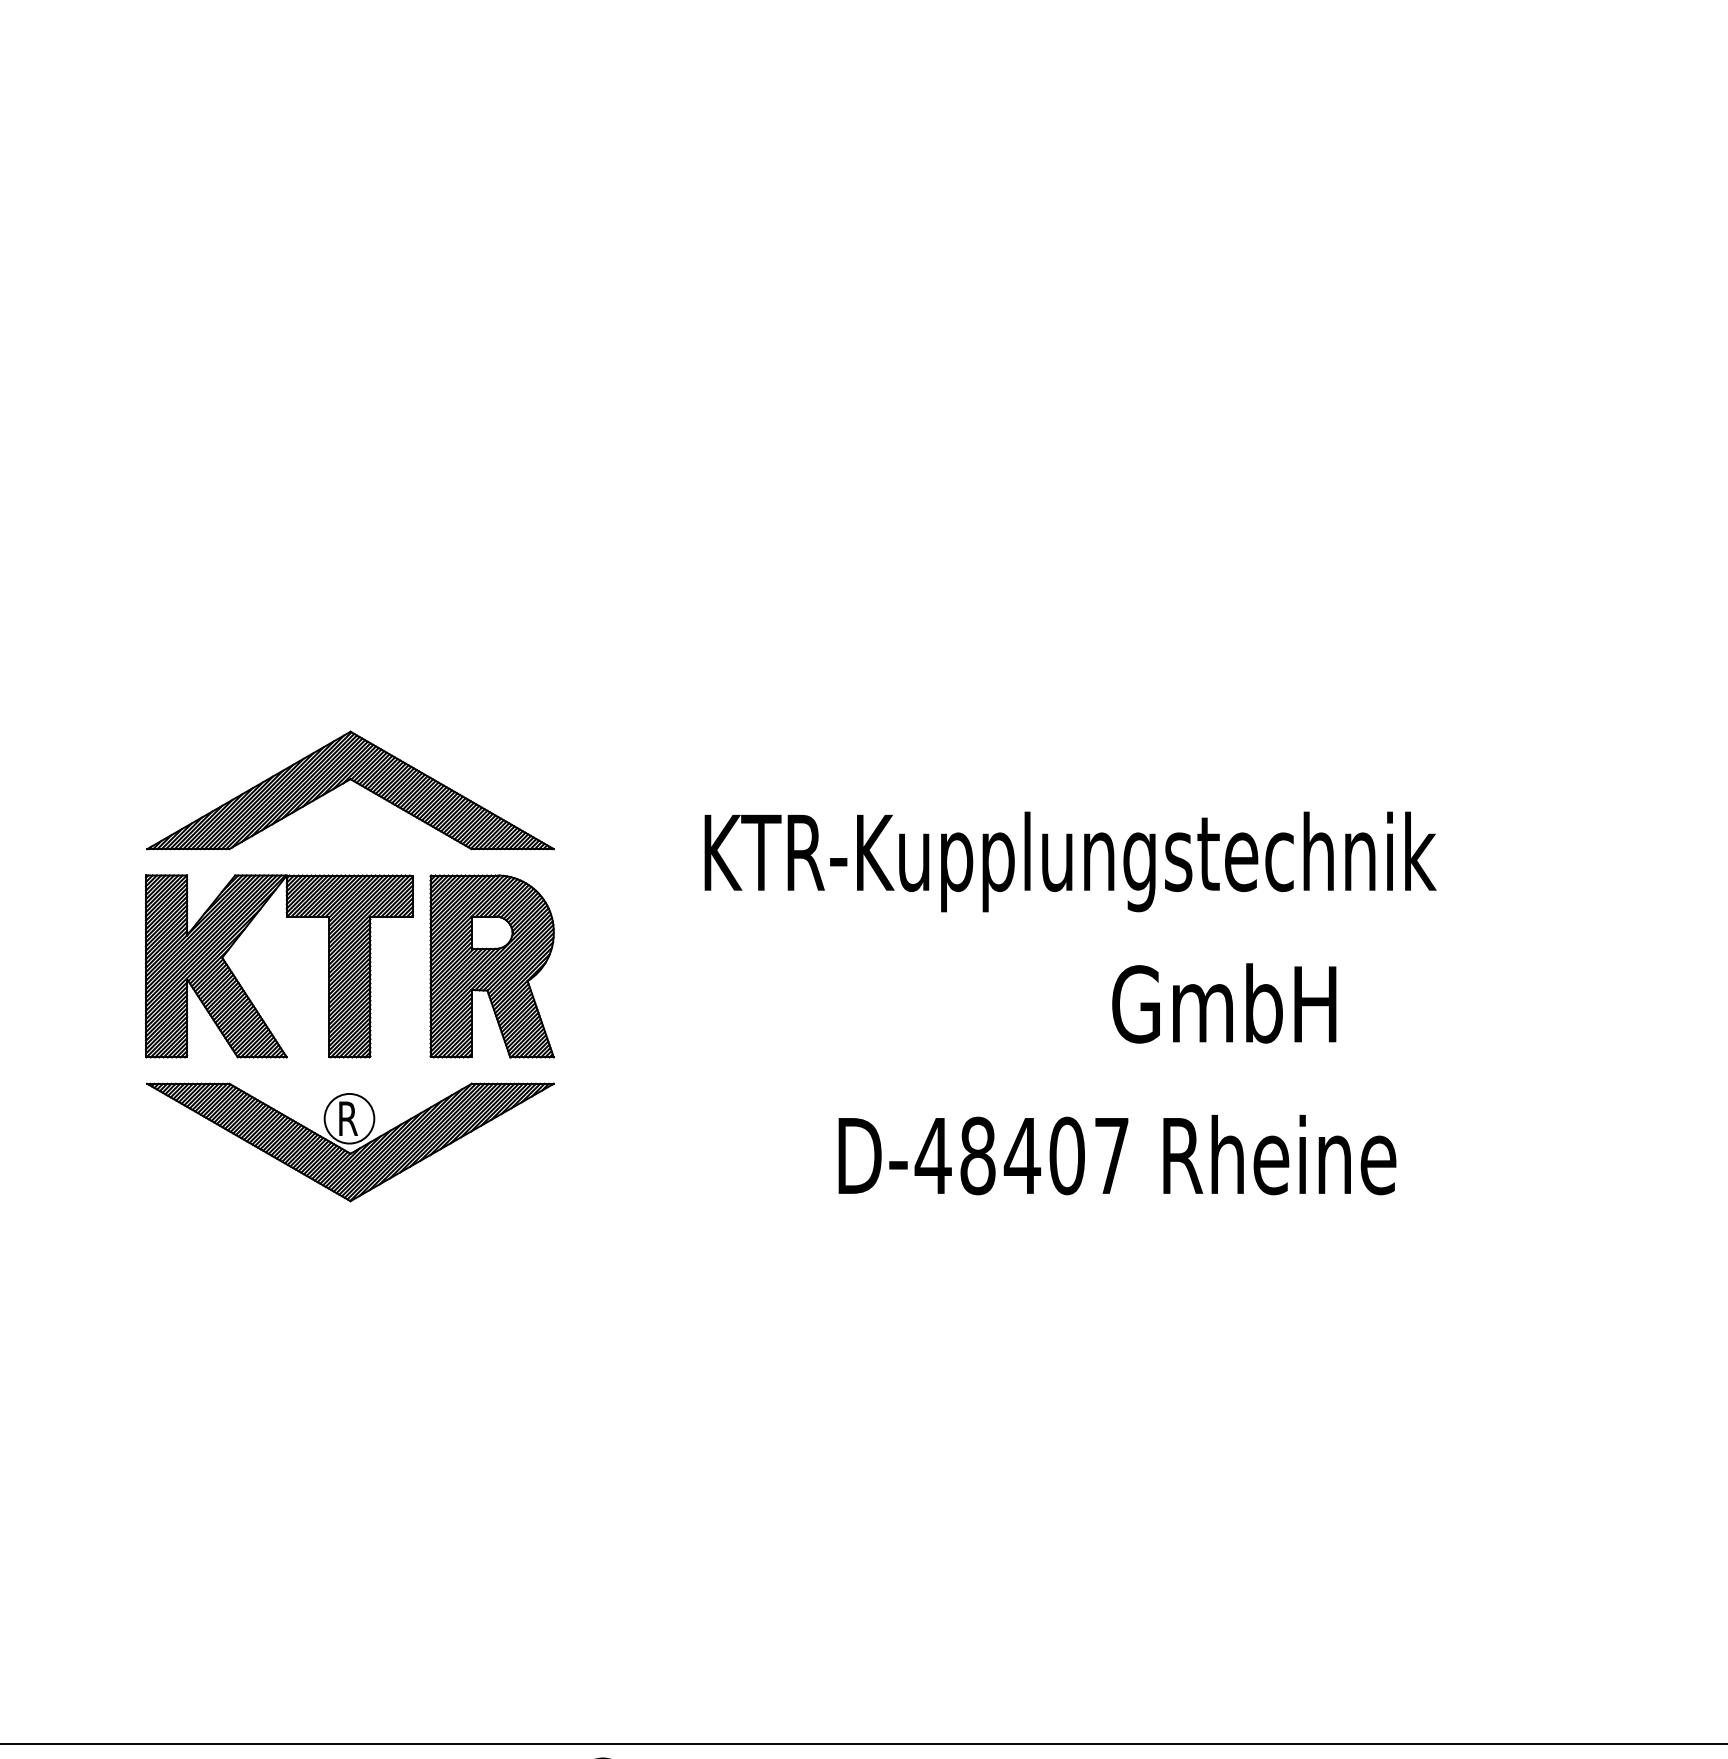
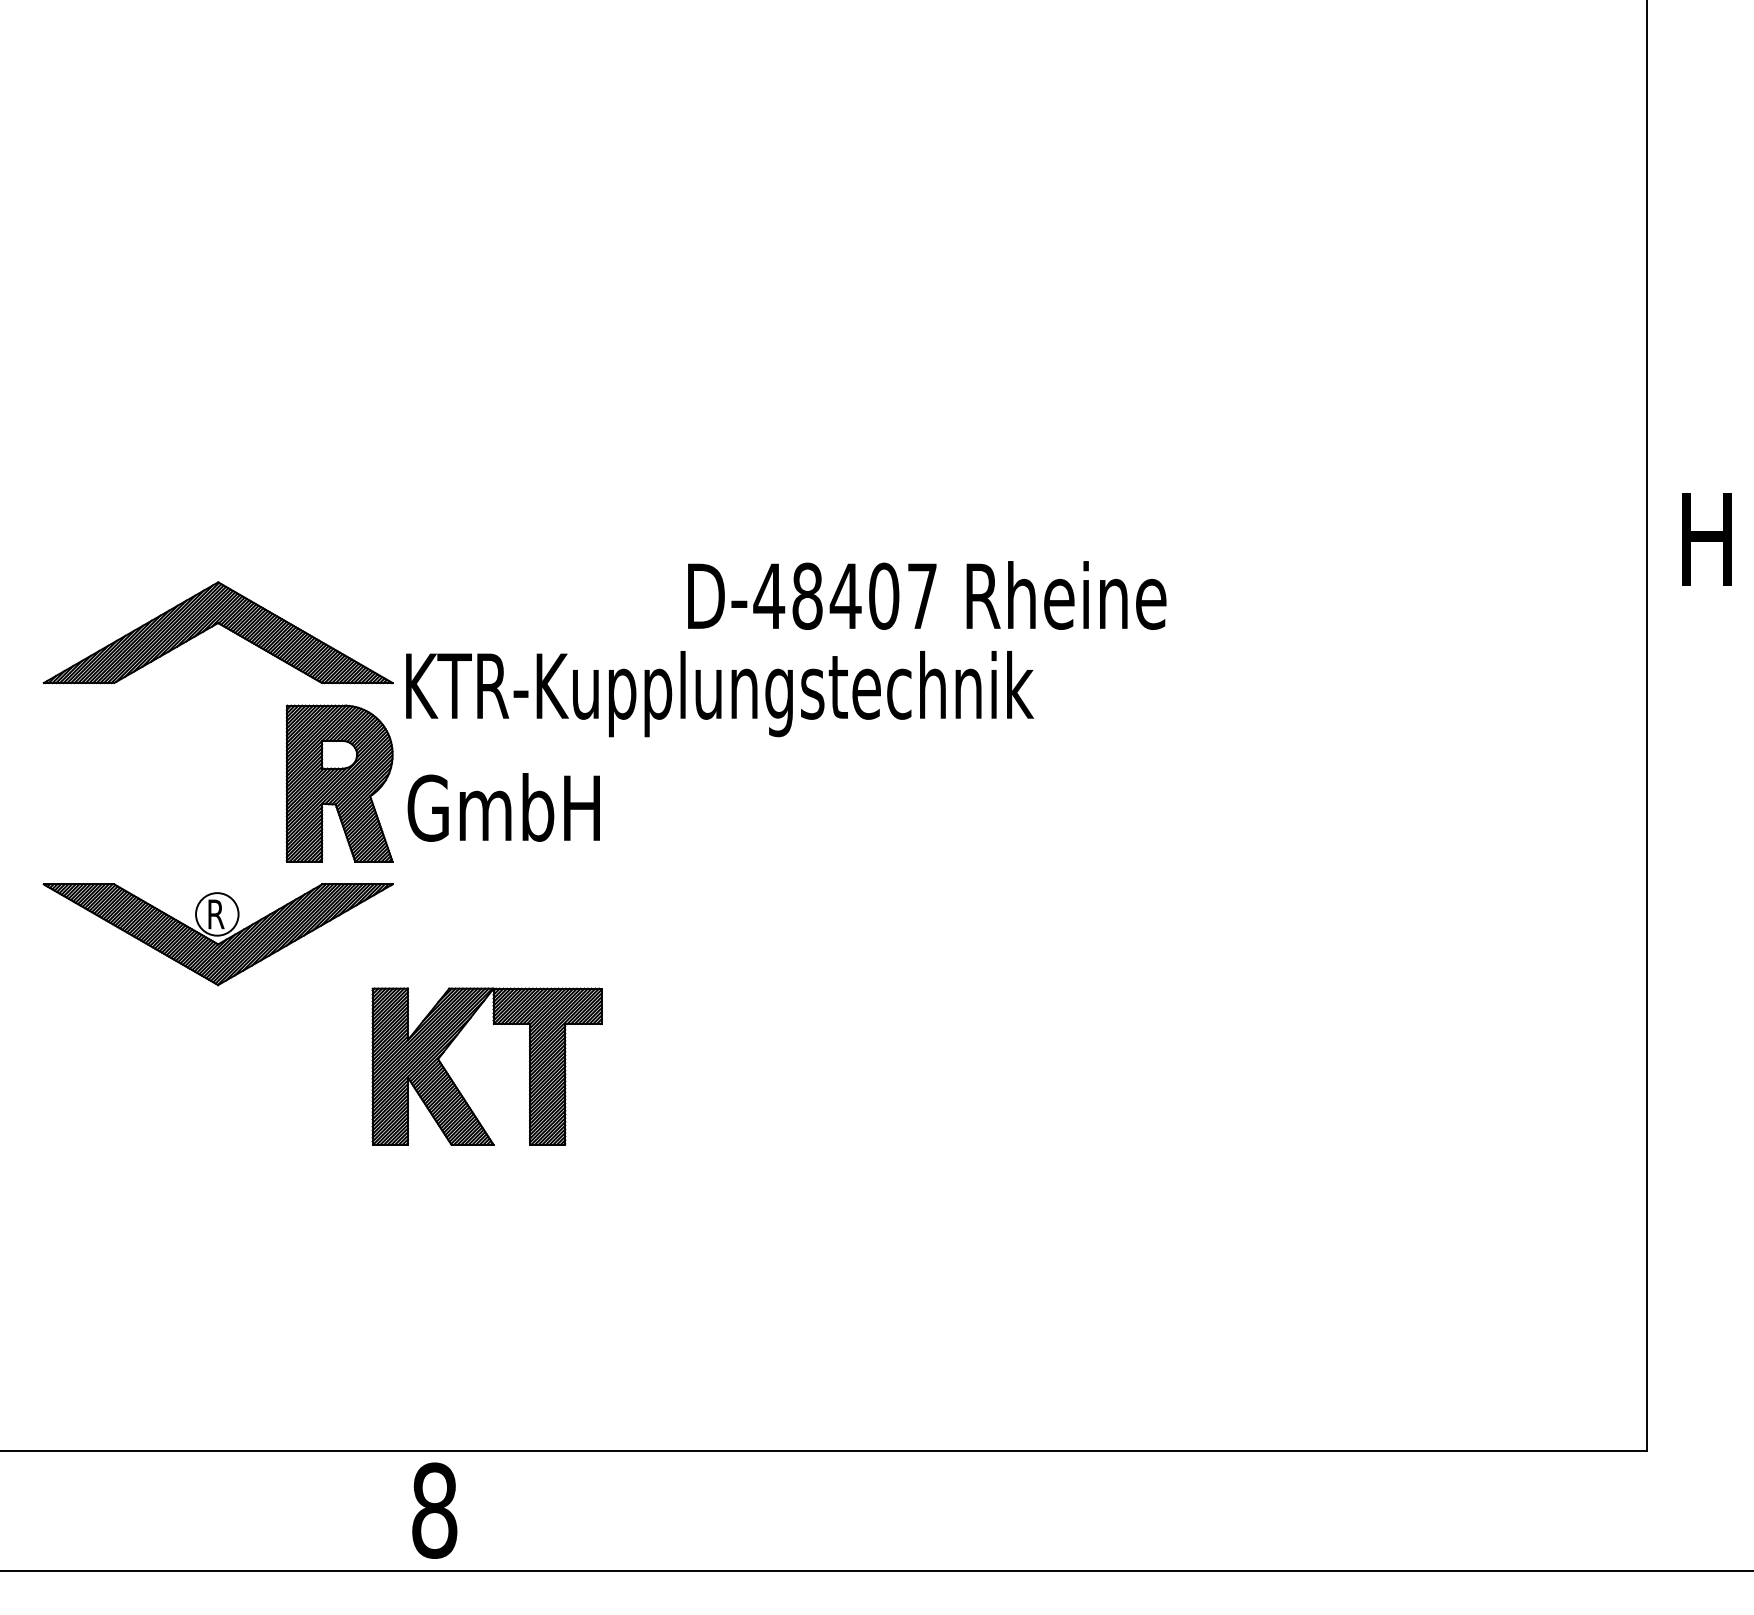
text: (1070, 862) -> (719, 694), moved
part: (243, 988) -> (456, 1085), moved
text: (1223, 1003) -> (503, 807), moved
text: (1117, 1155) -> (927, 595), moved

